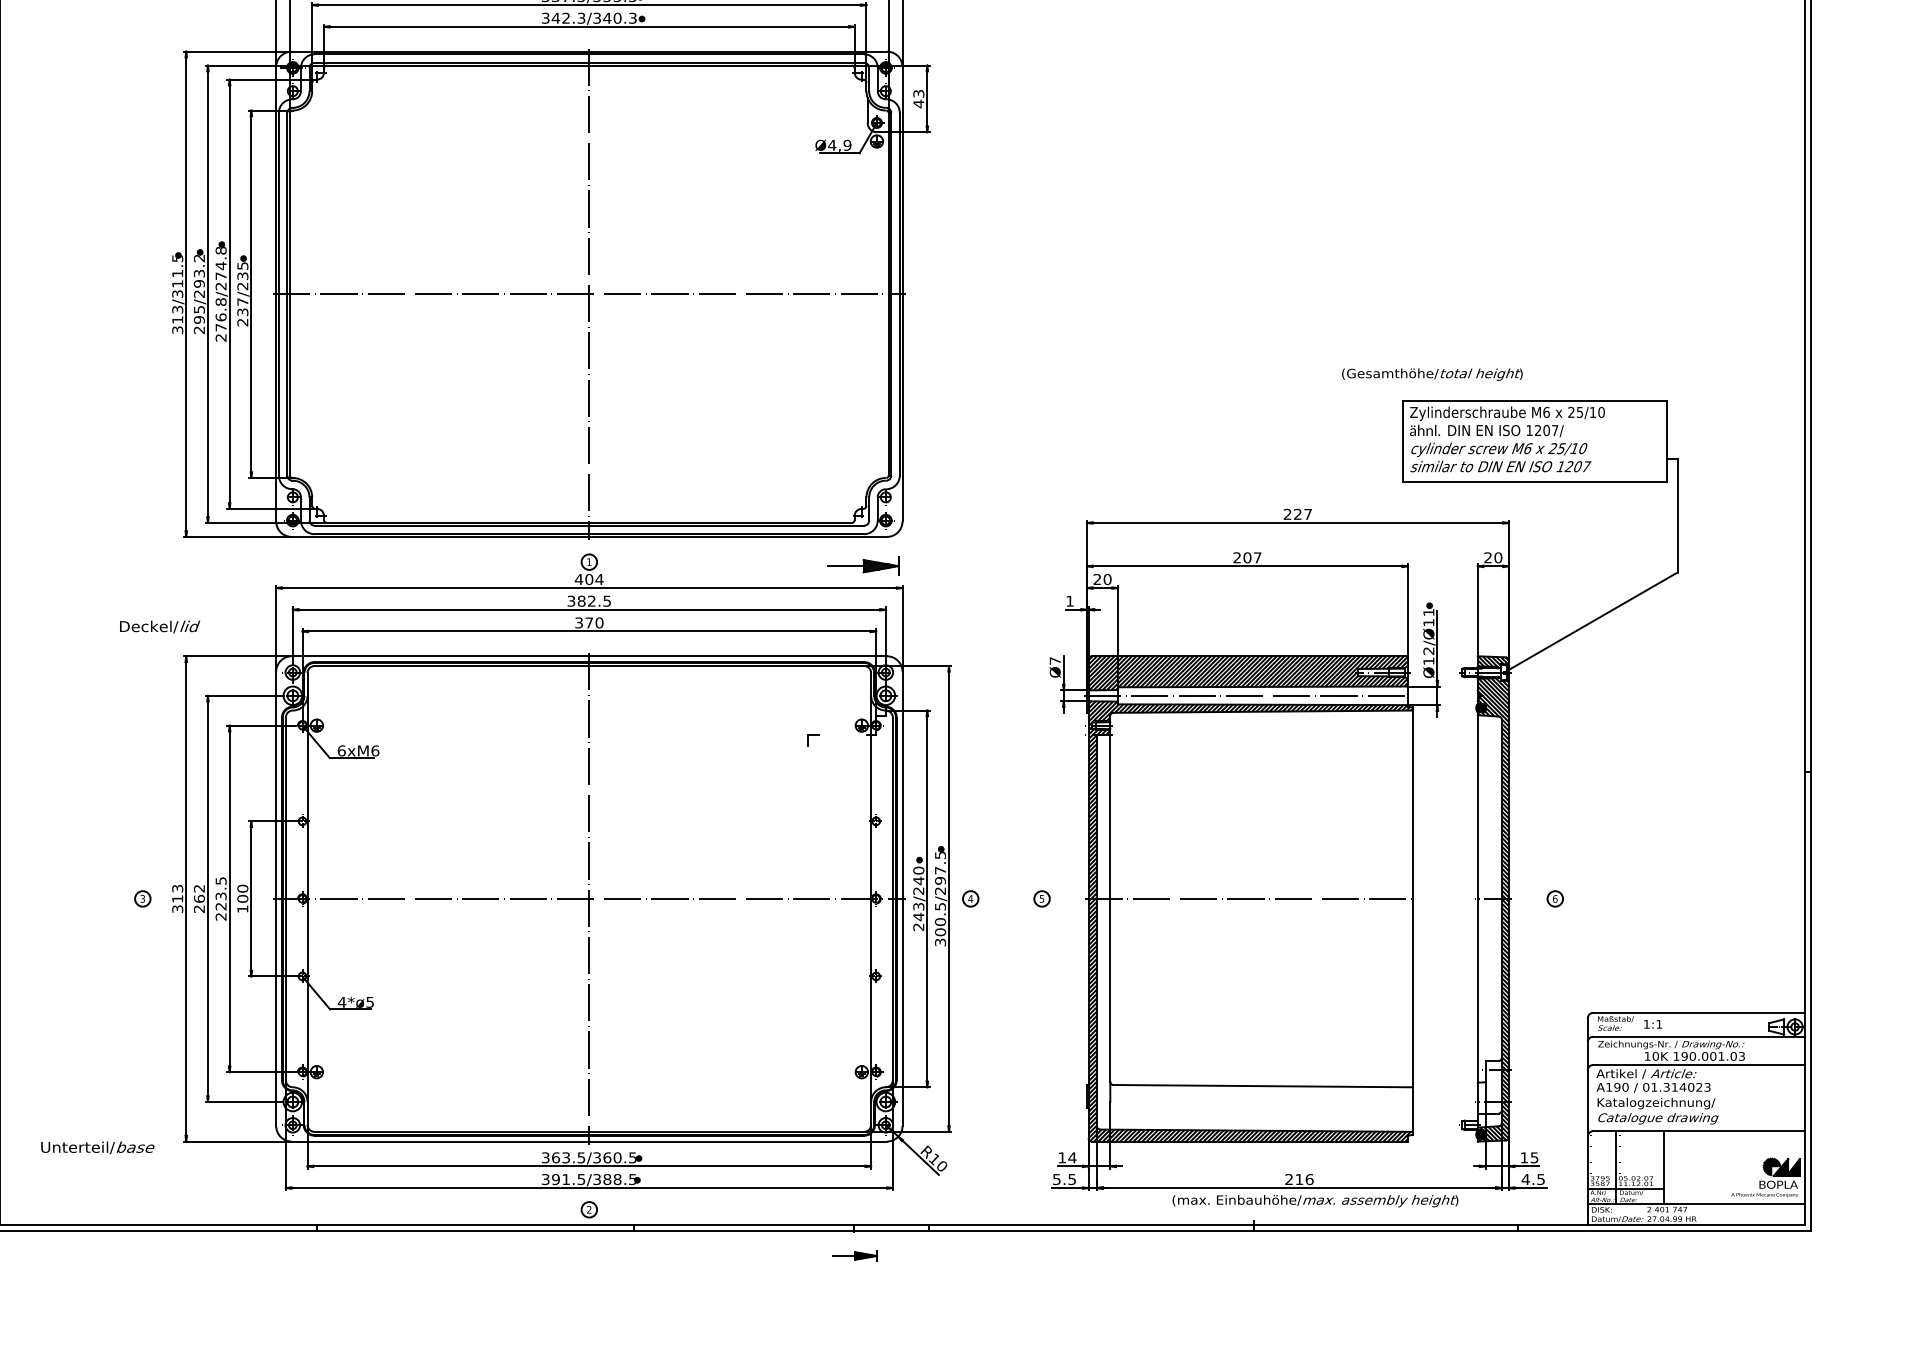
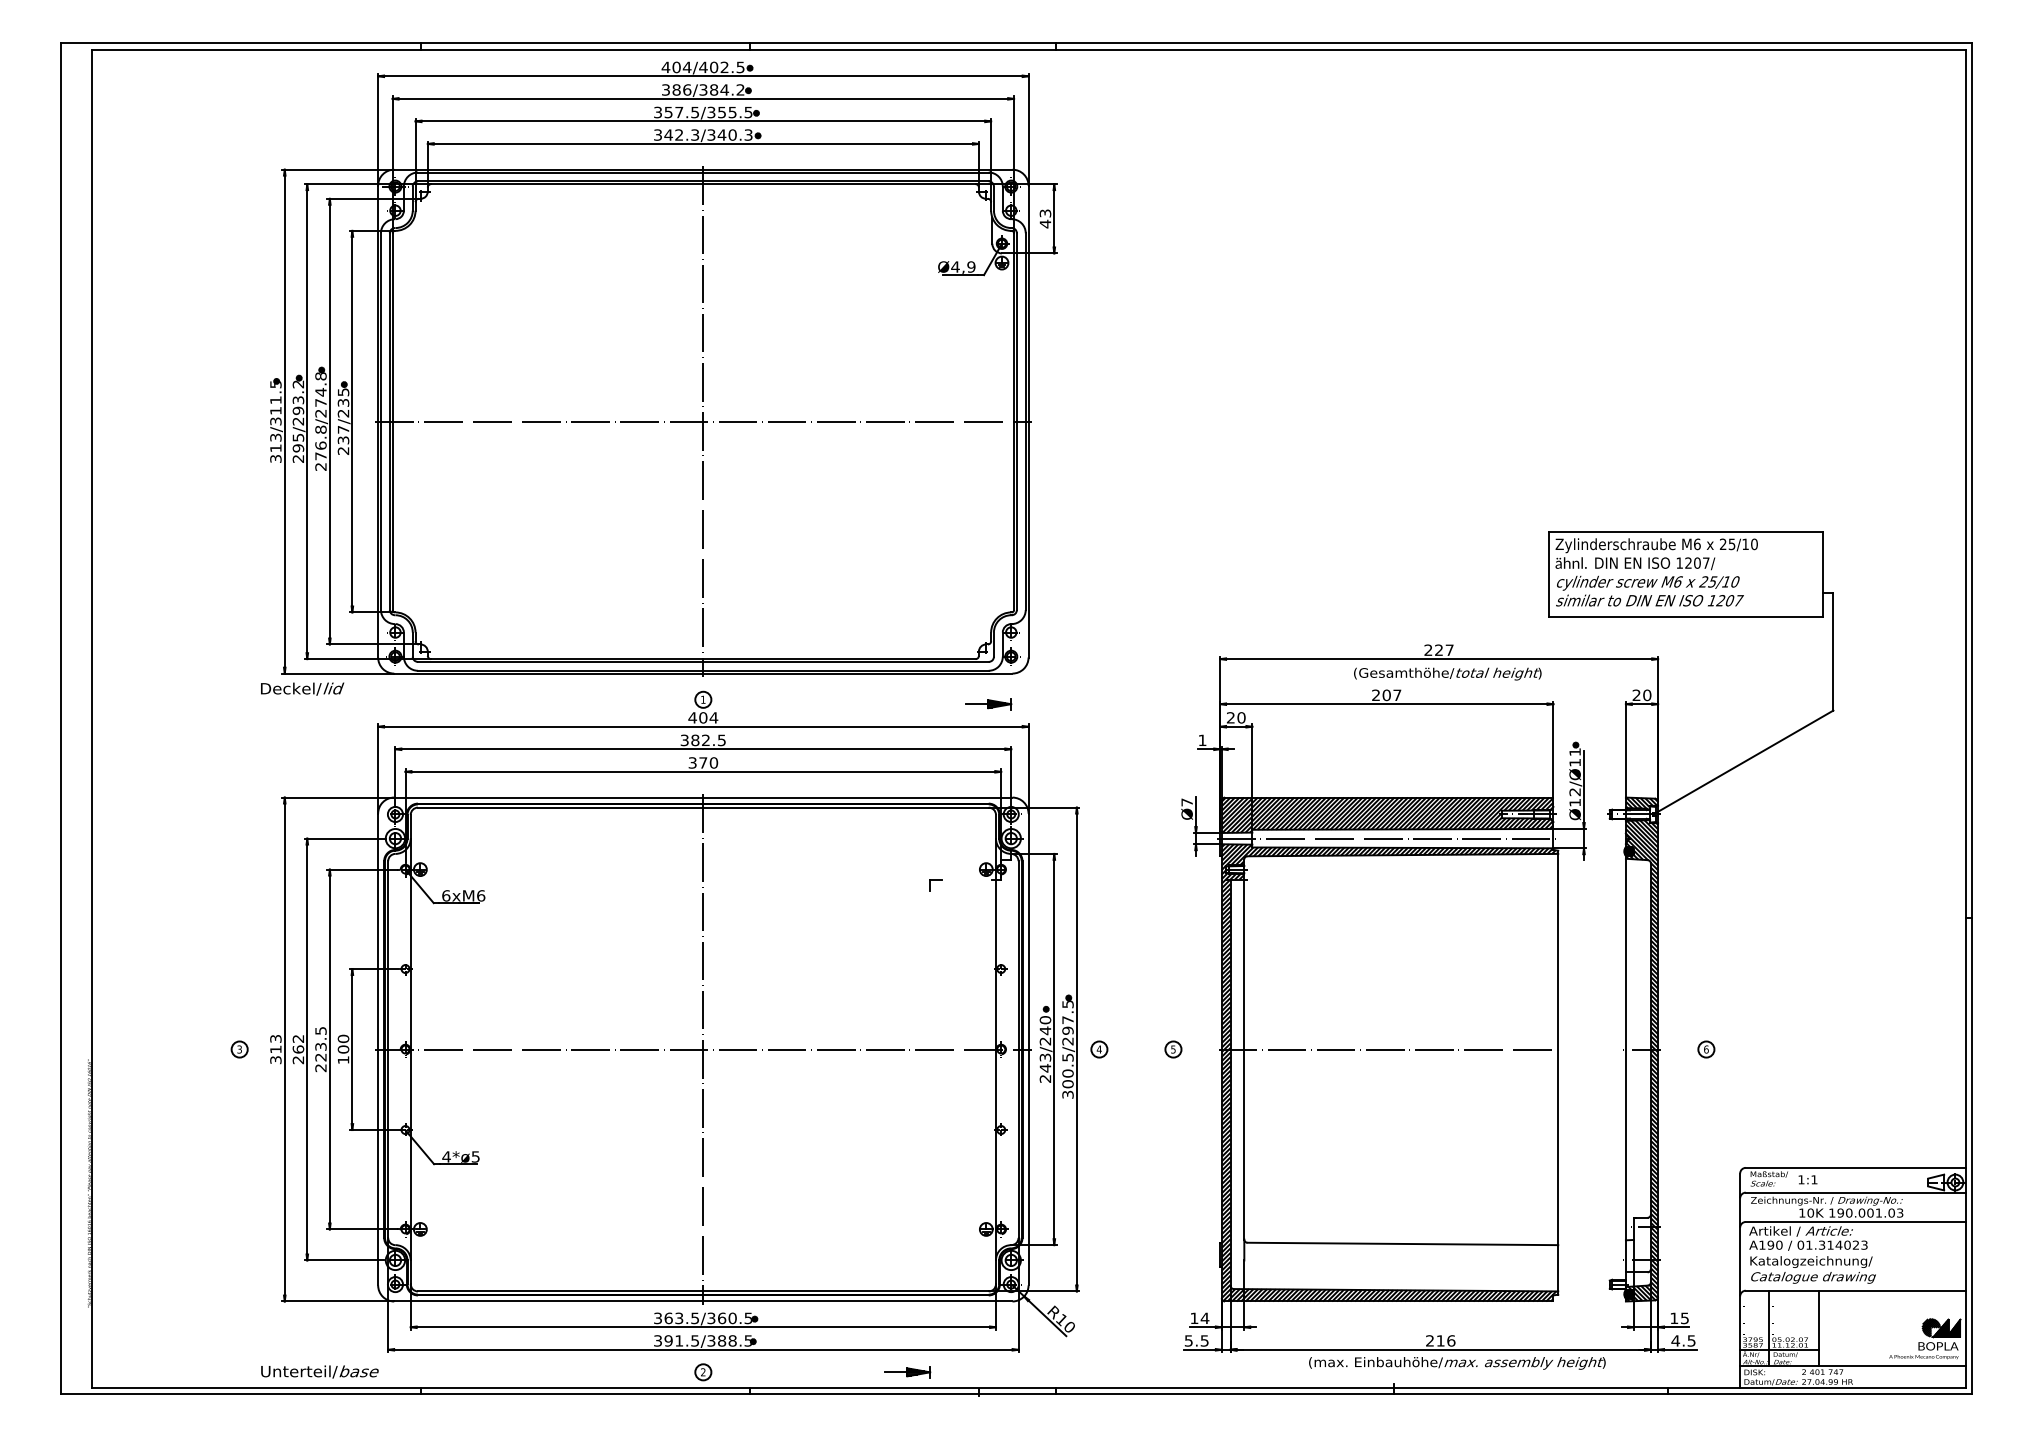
text: (1432, 374) -> (1447, 673), moved
part: (863, 566) -> (988, 704), size x0.62
text: (159, 626) -> (302, 688), moved
text: (97, 1147) -> (319, 1371), moved
part: (855, 1256) -> (907, 1372), moved

